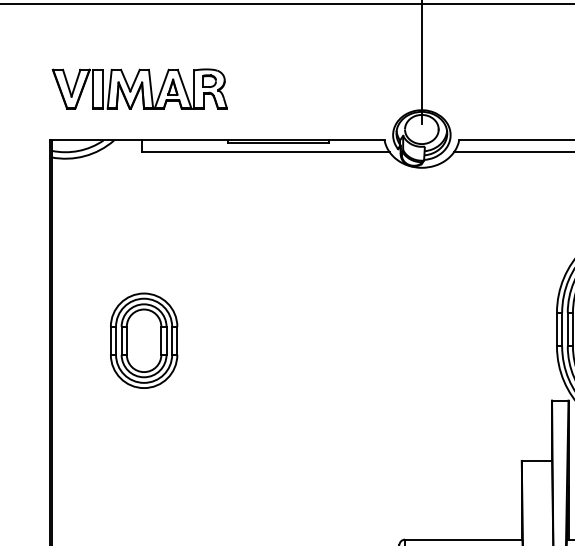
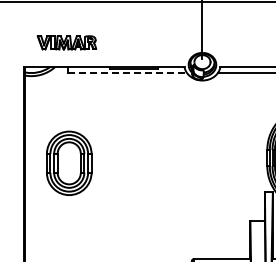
part: (138, 88) -> (66, 42), size x0.7
line: (267, 153) -> (128, 73), solid -> dashed
part: (142, 340) -> (68, 163), size x1.4

